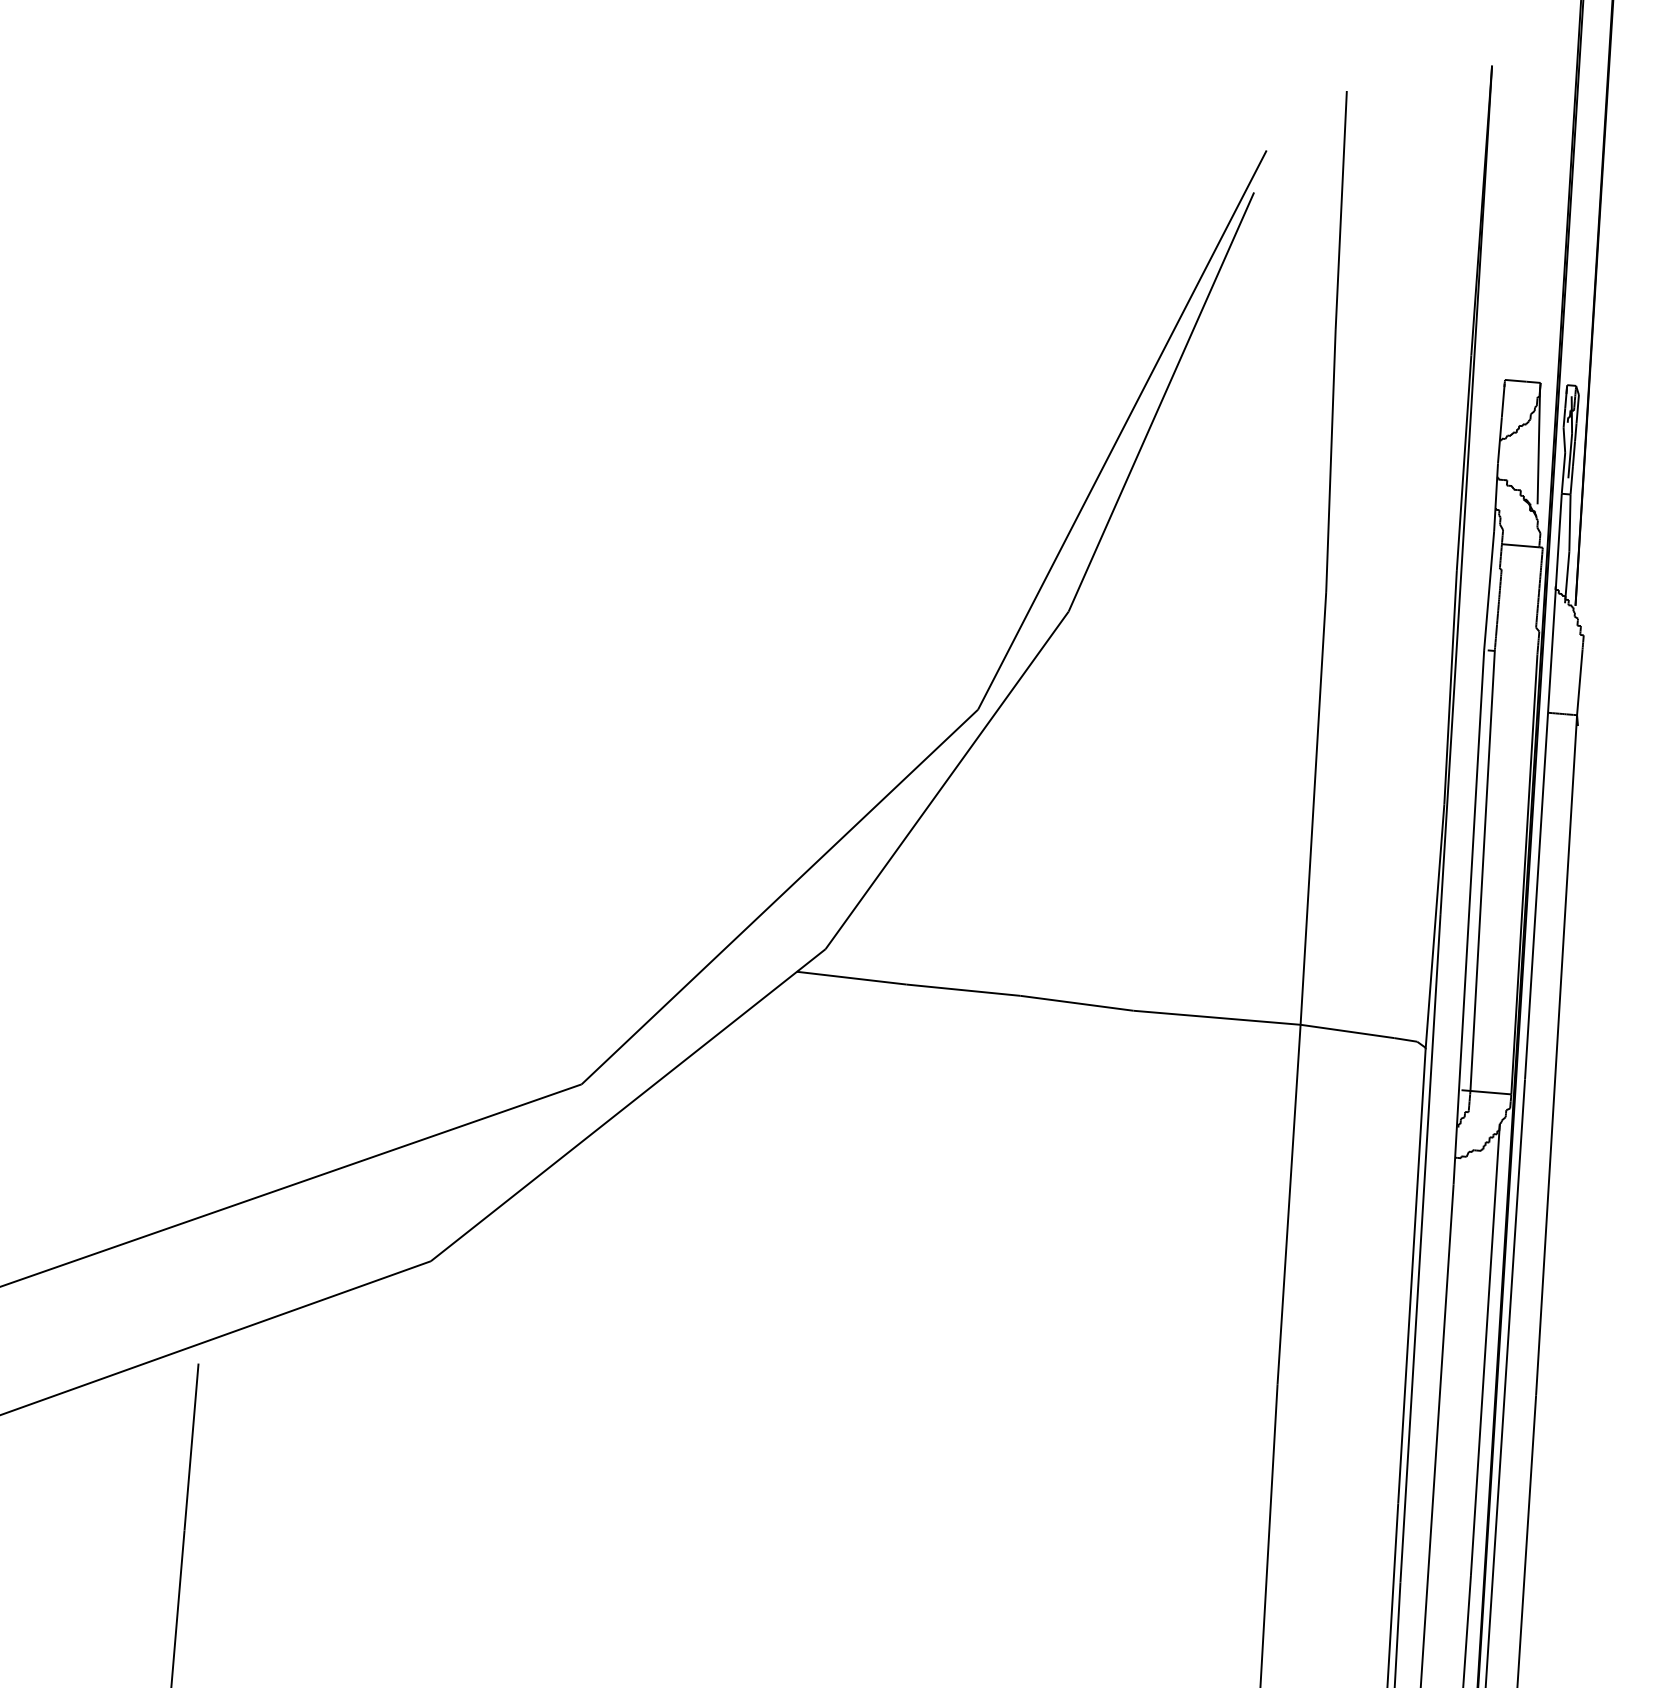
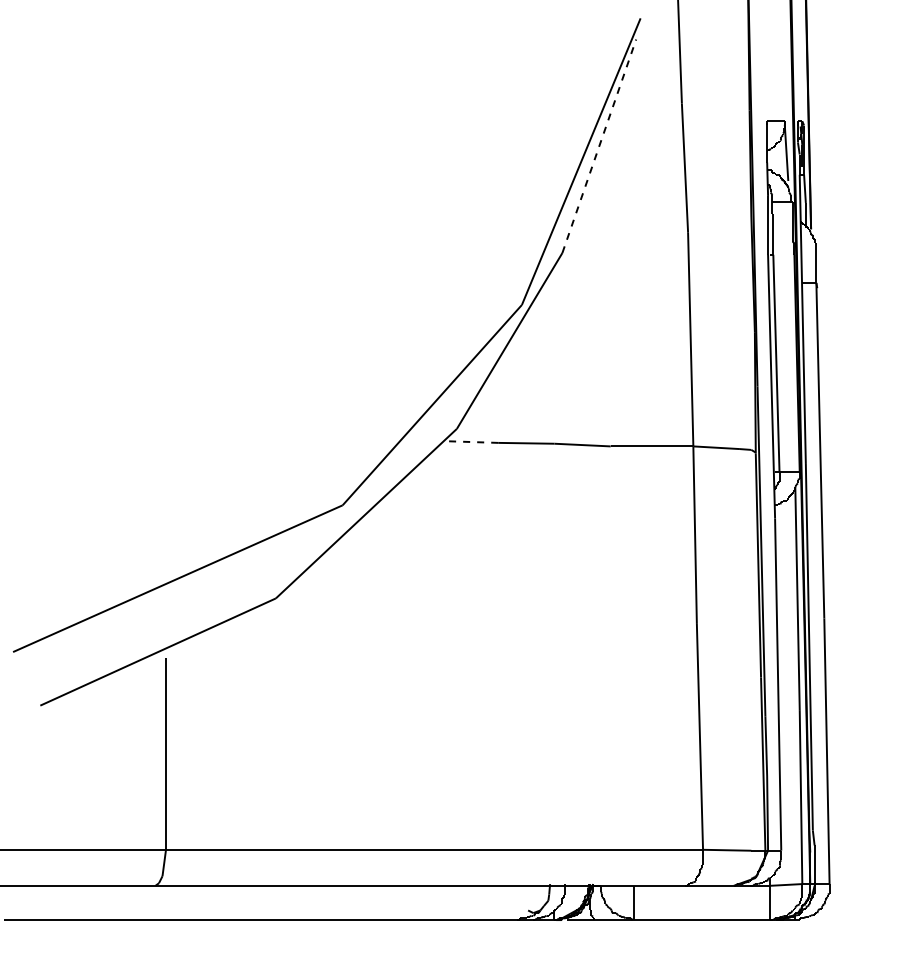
line: (1161, 402) -> (599, 146), solid -> dashed
line: (850, 979) -> (470, 442), solid -> dashed

